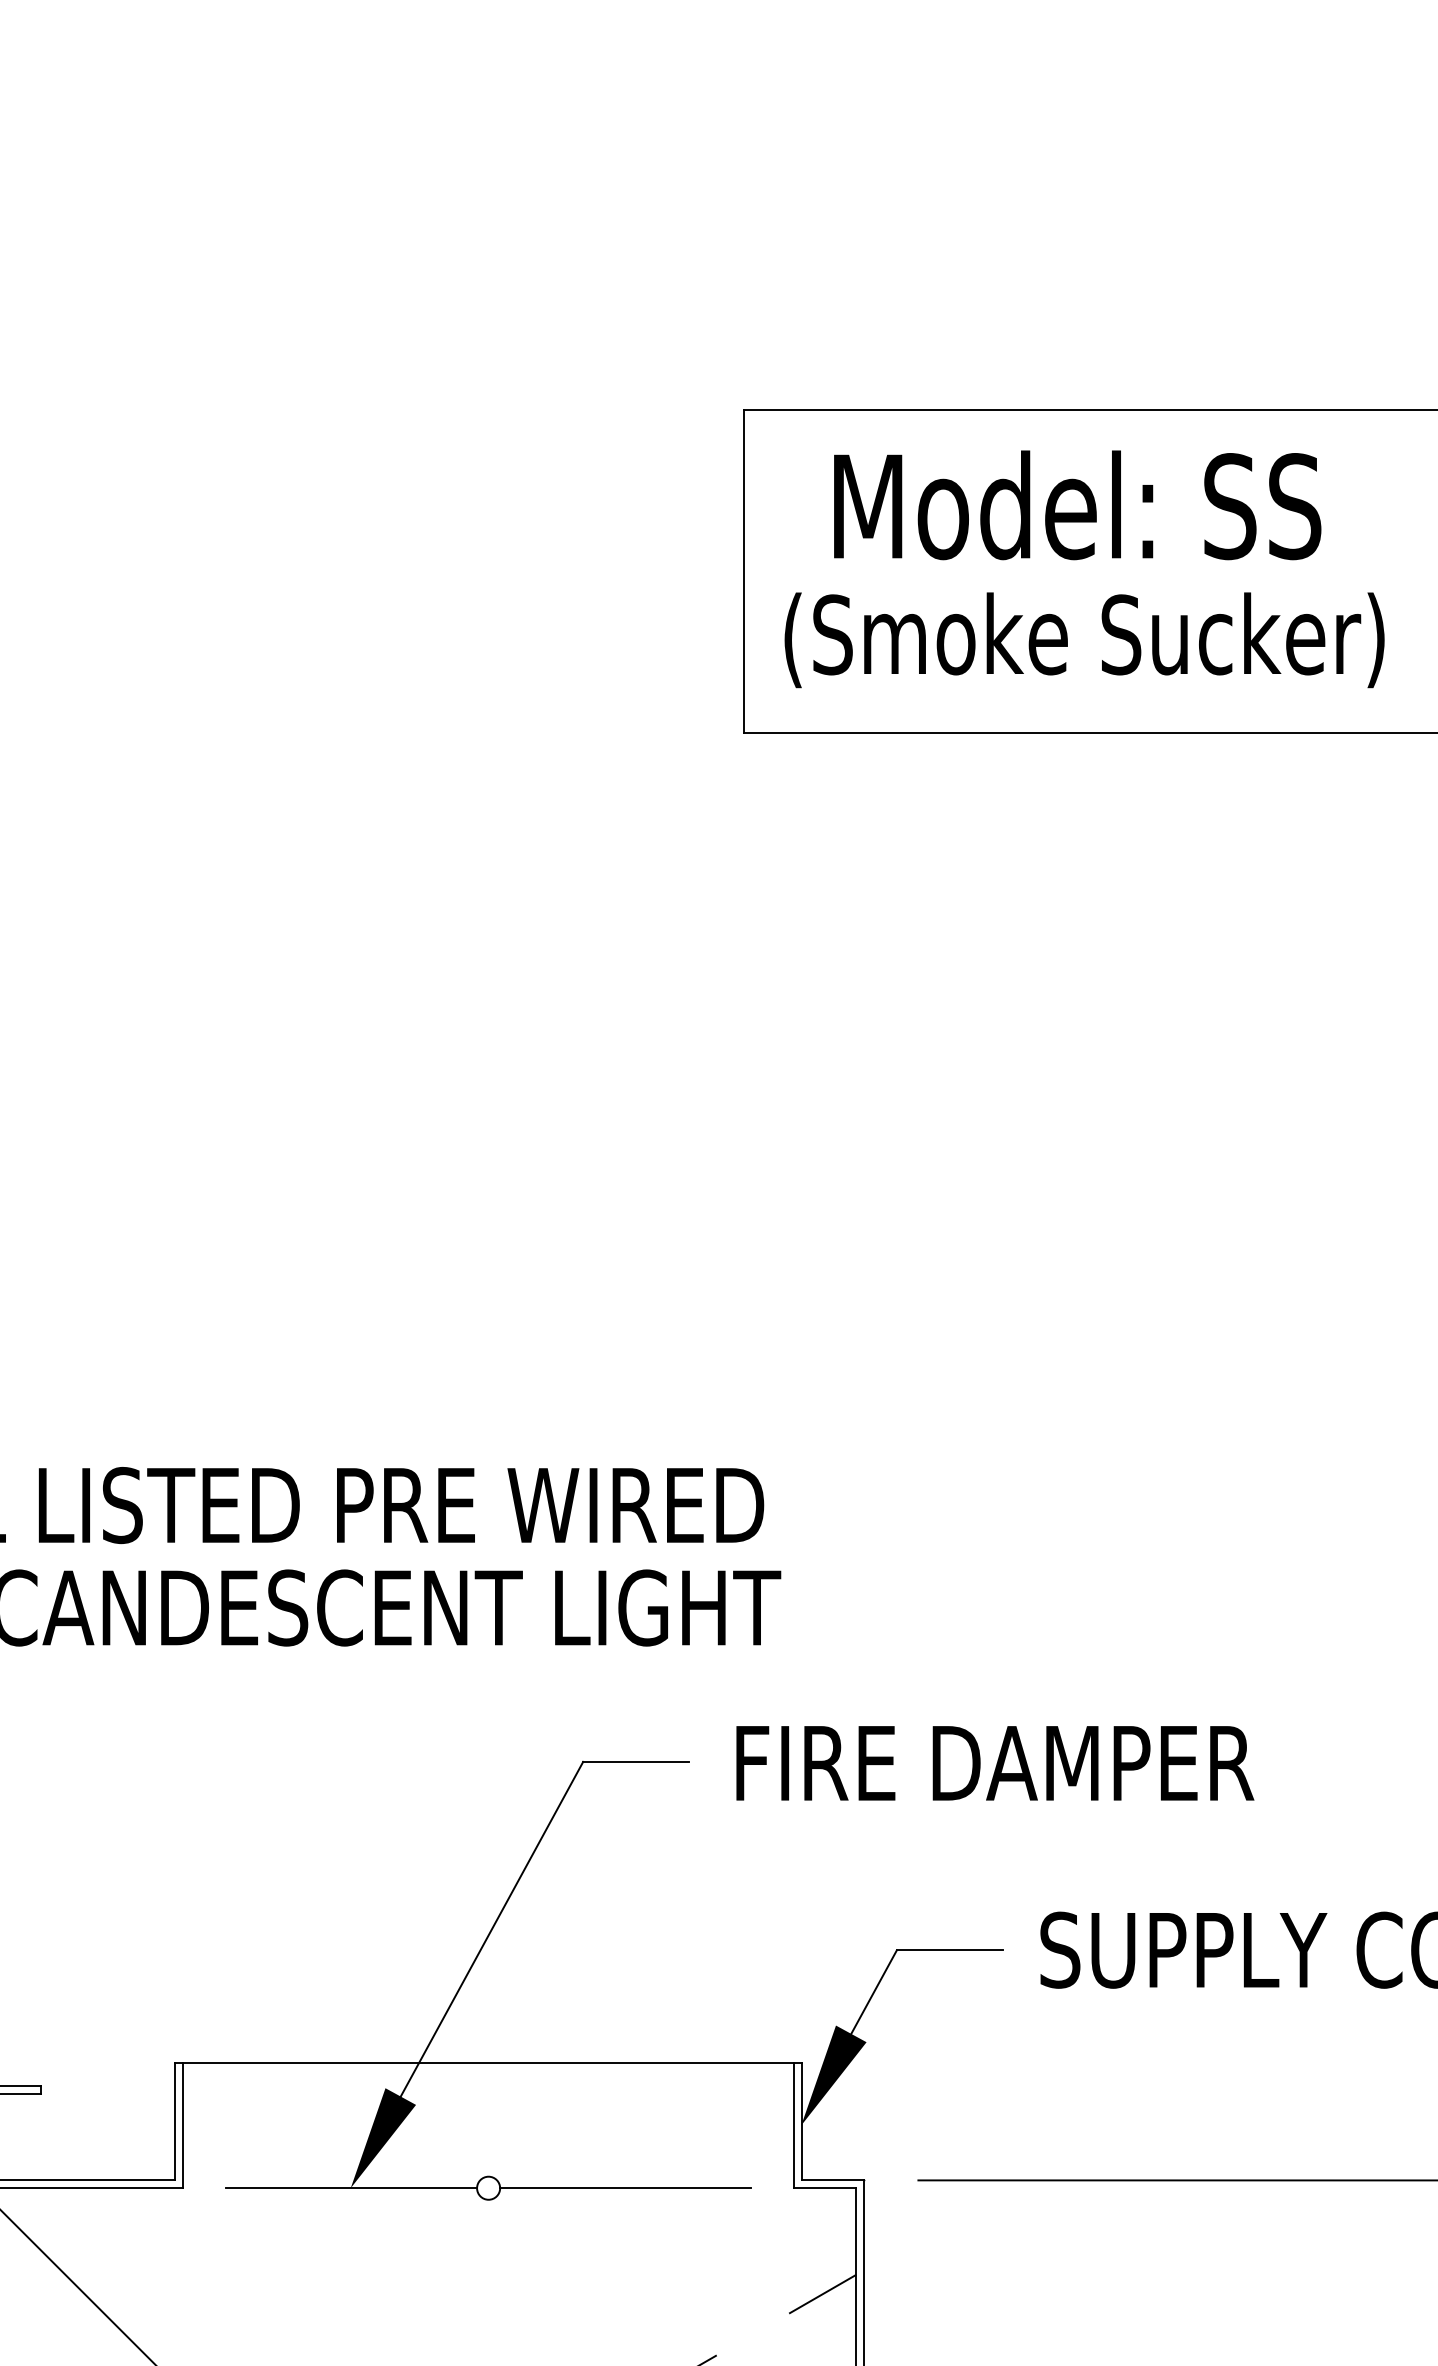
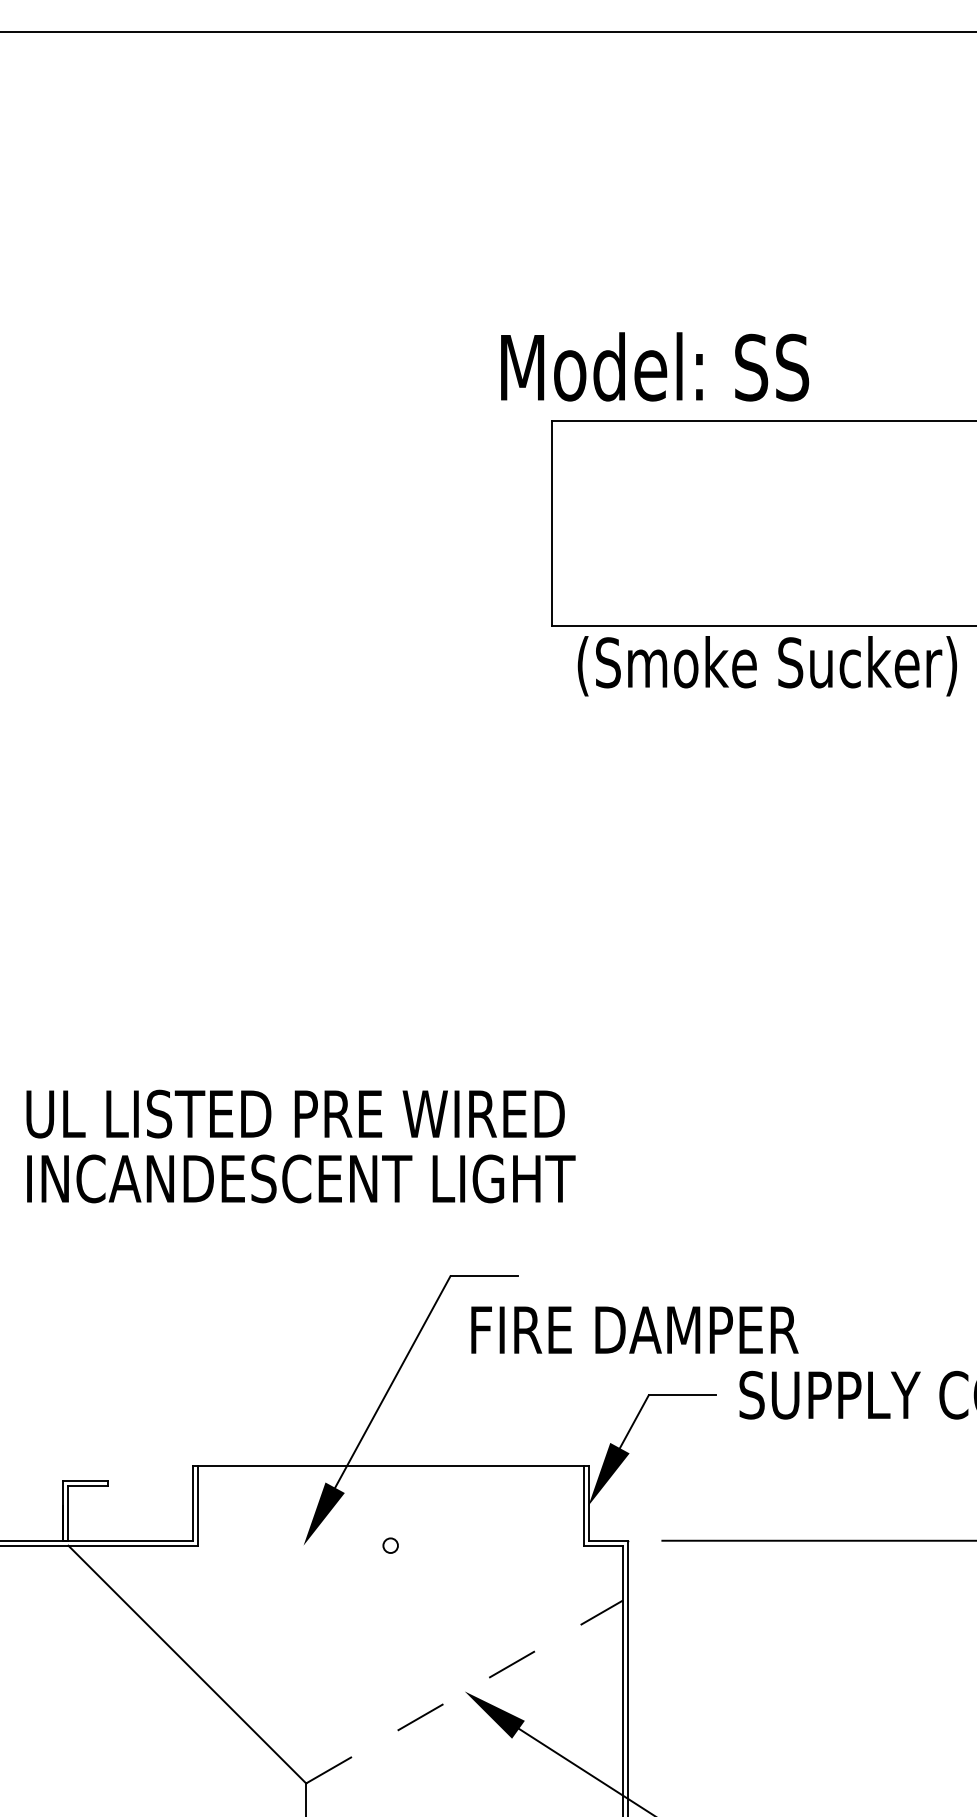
text: (1078, 504) -> (655, 366), moved
text: (1083, 640) -> (766, 666), moved
text: (994, 1762) -> (634, 1329), moved
line: (350, 2187) -> (303, 1545), removed
line: (624, 2187) -> (476, 1545), removed

